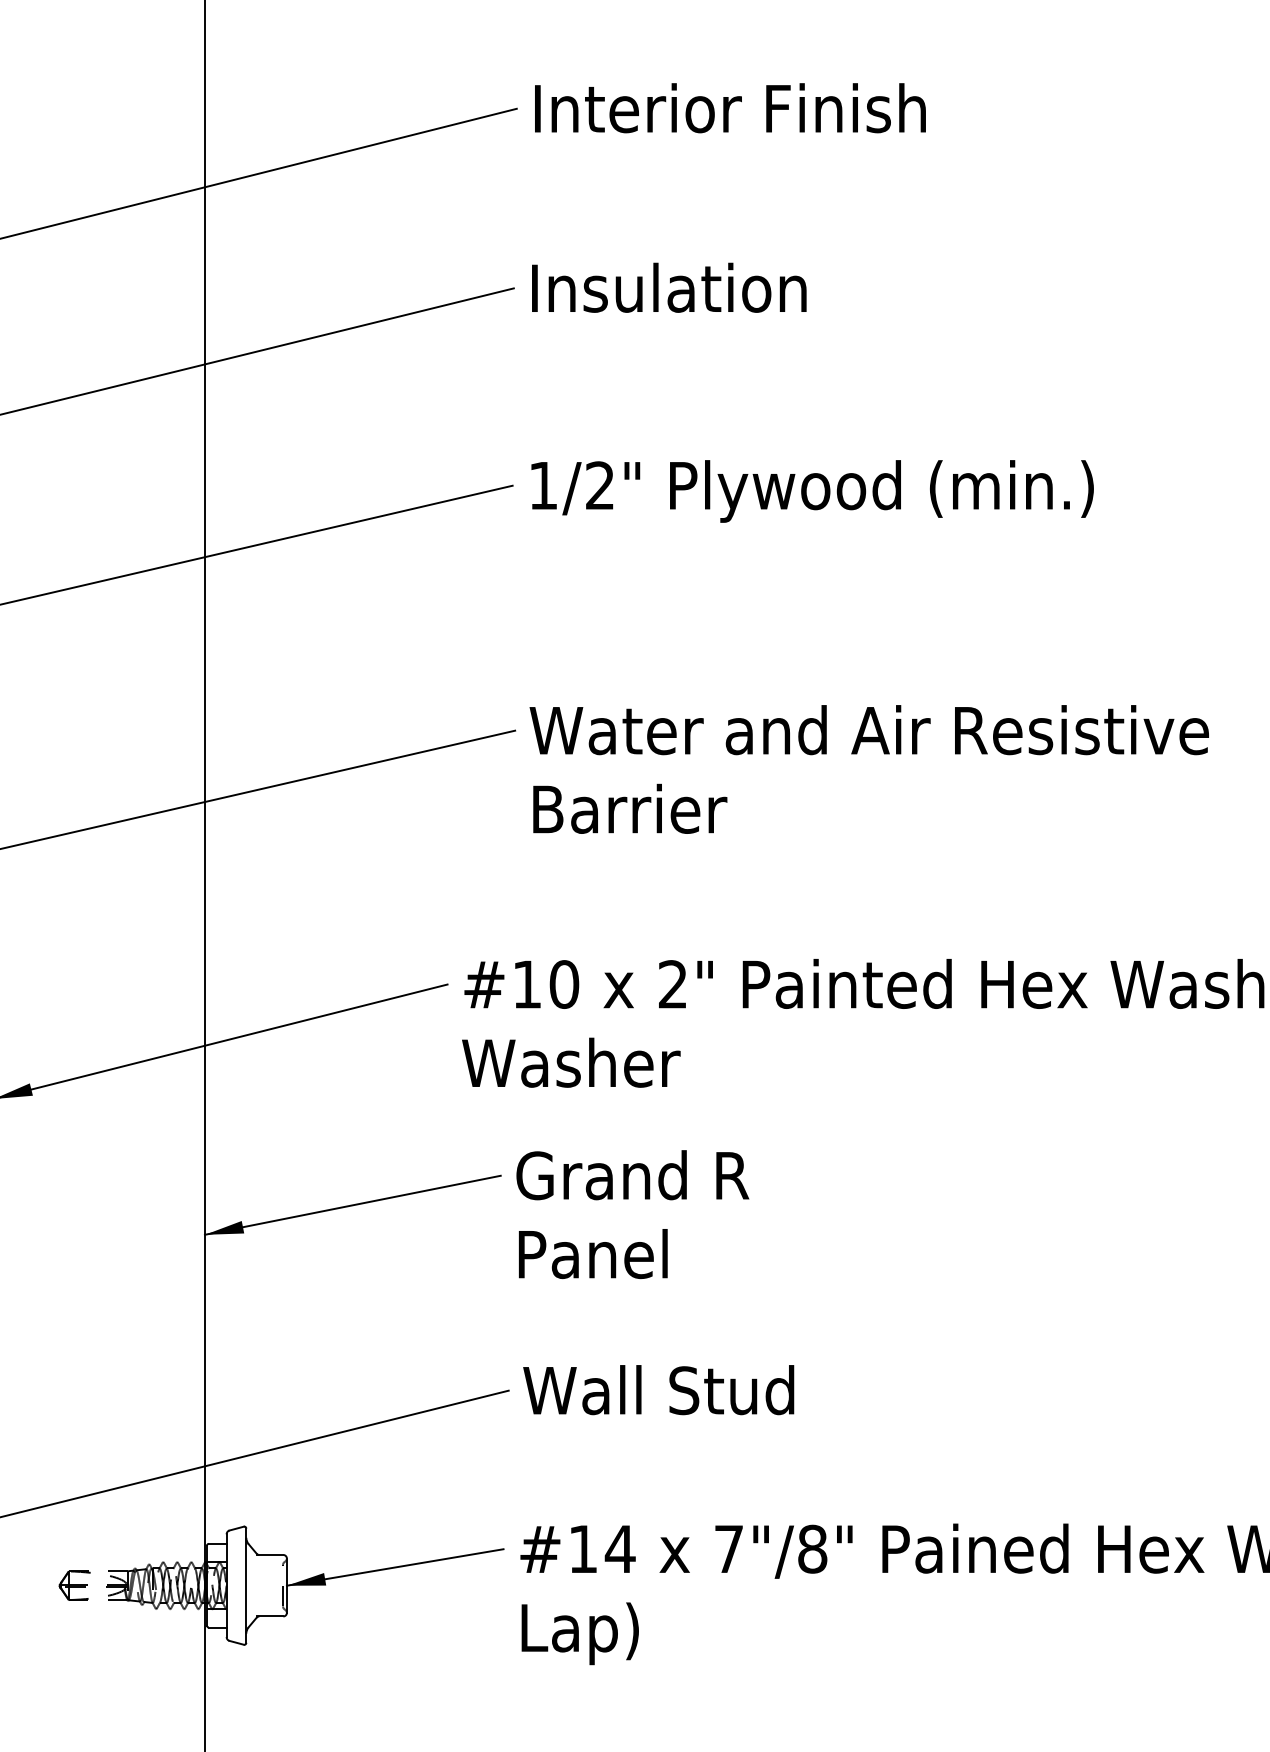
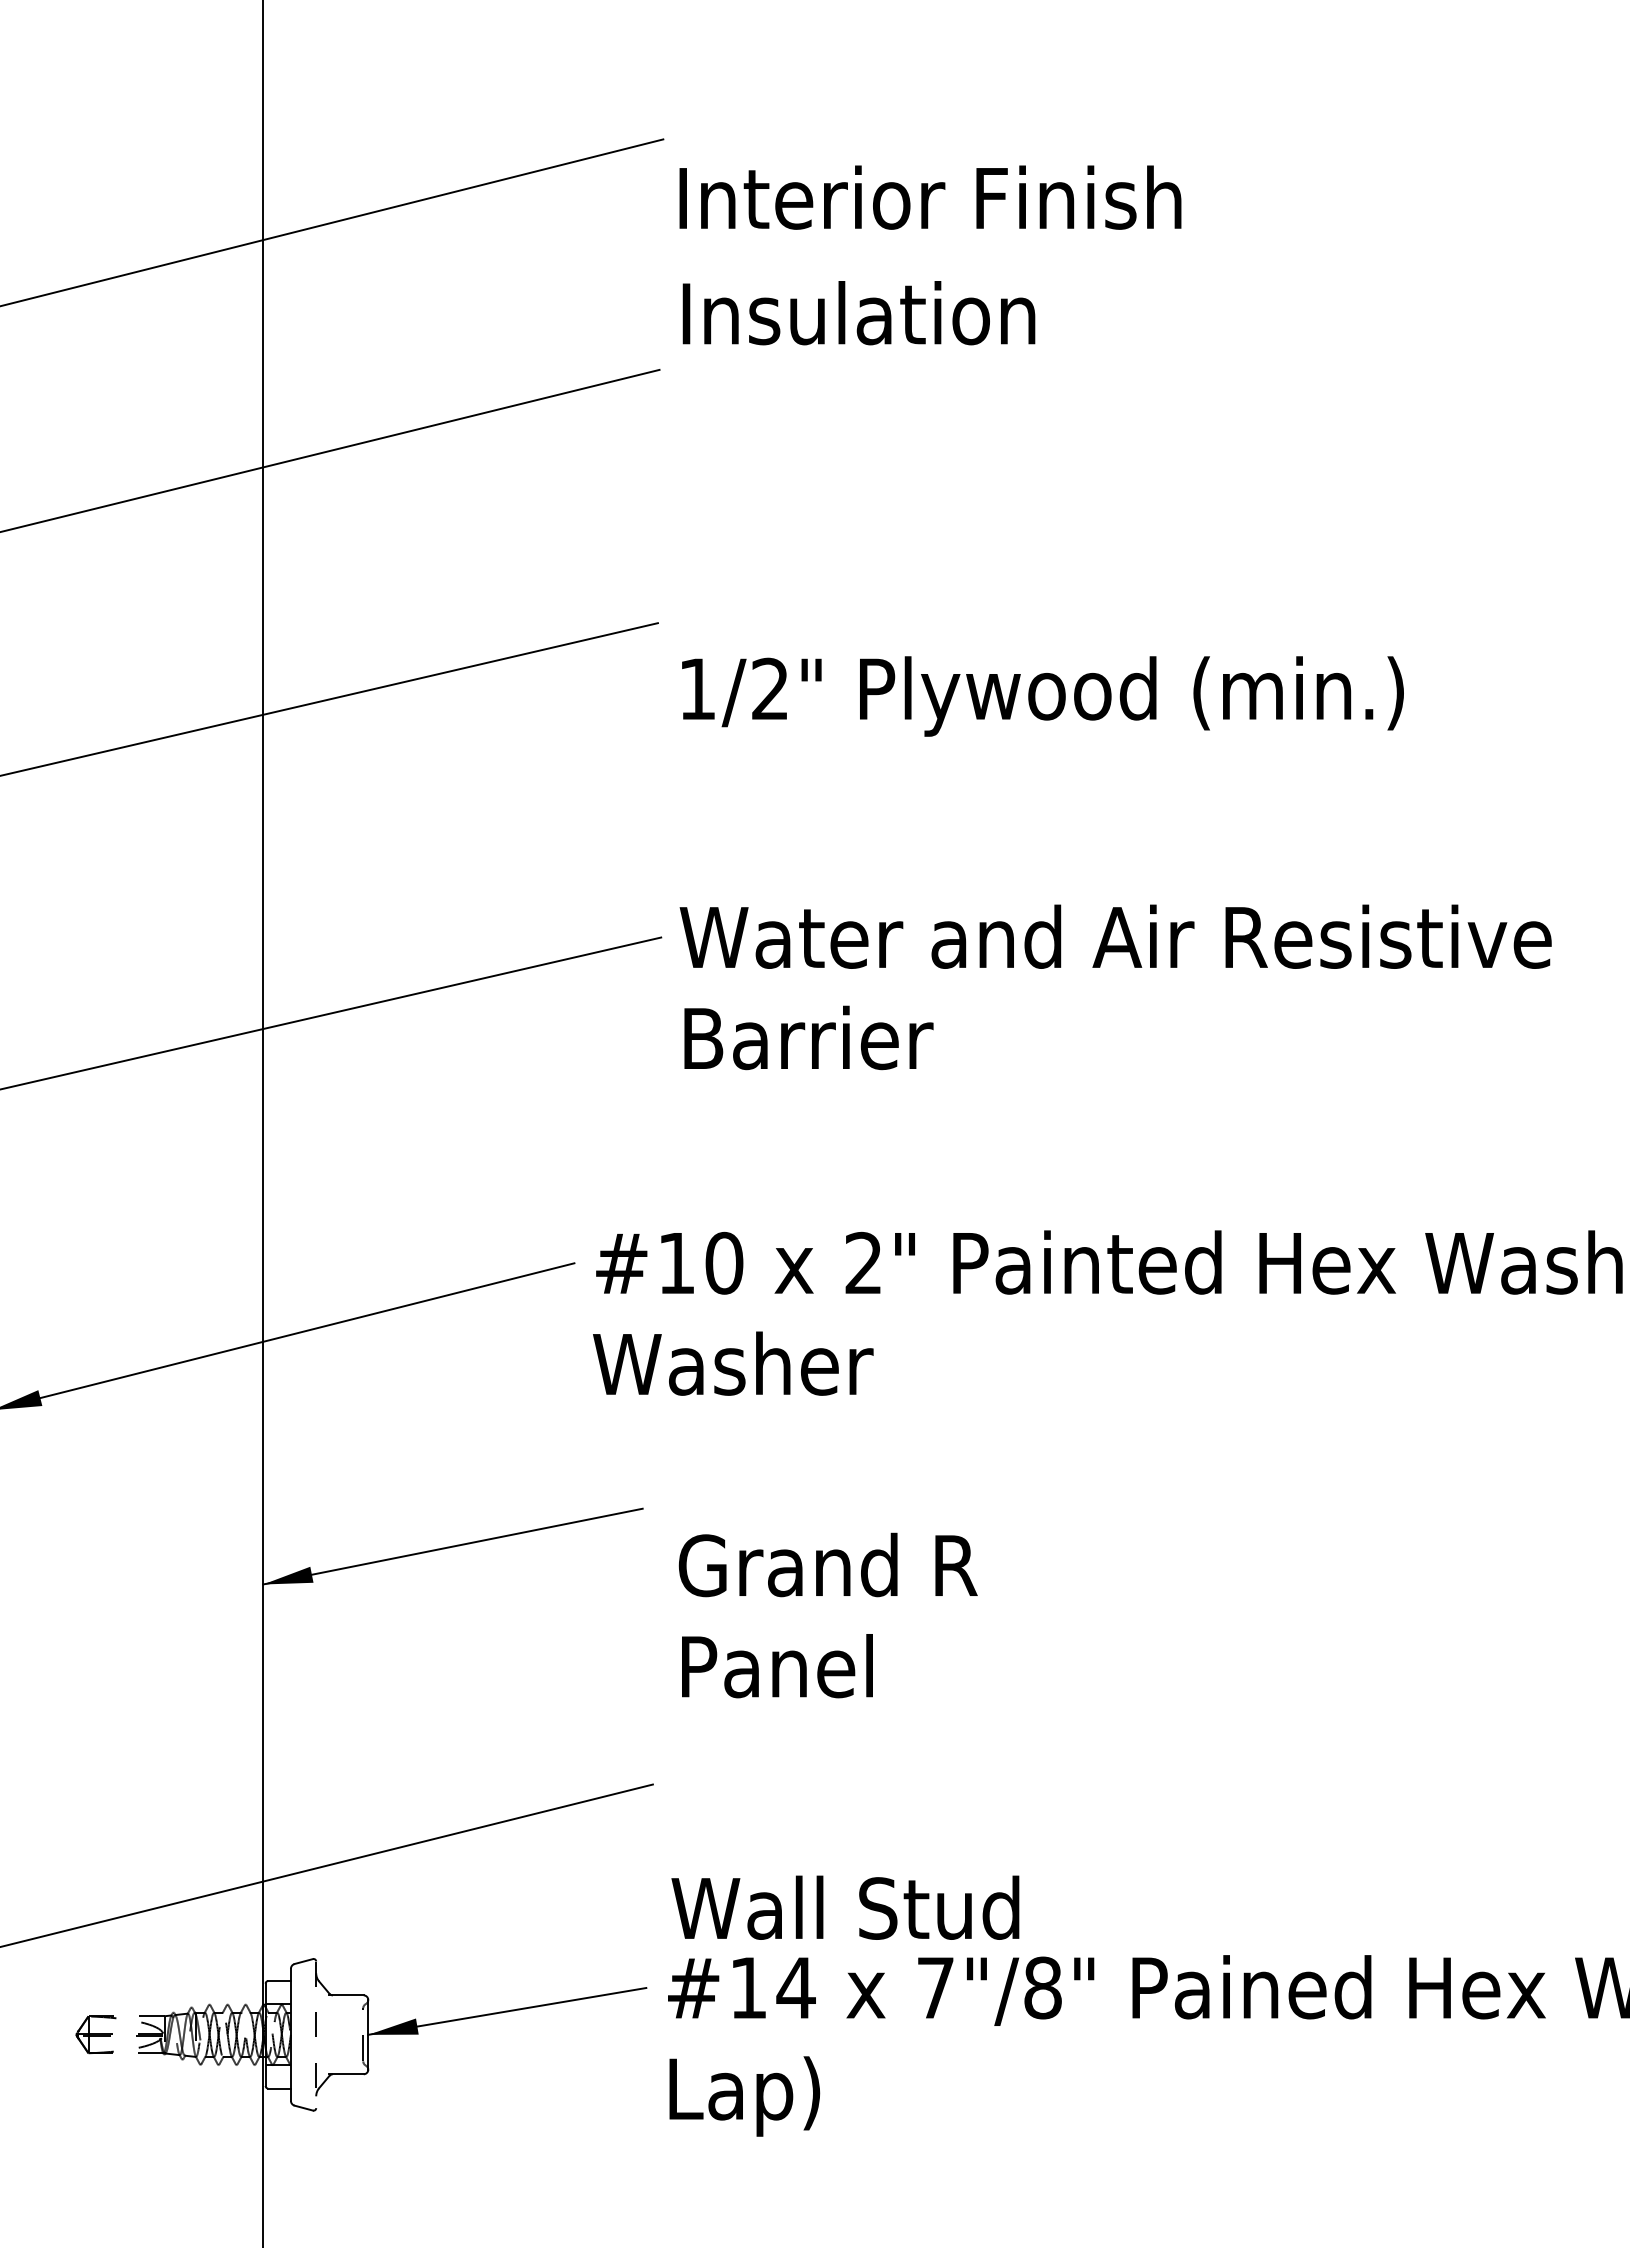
text: (730, 108) -> (930, 197), moved
text: (668, 288) -> (858, 313), moved
text: (812, 491) -> (1042, 696), moved
text: (632, 1214) -> (827, 1615), moved
text: (658, 1389) -> (845, 1907), moved
line: (246, 1586) -> (316, 2035), solid -> dashed

